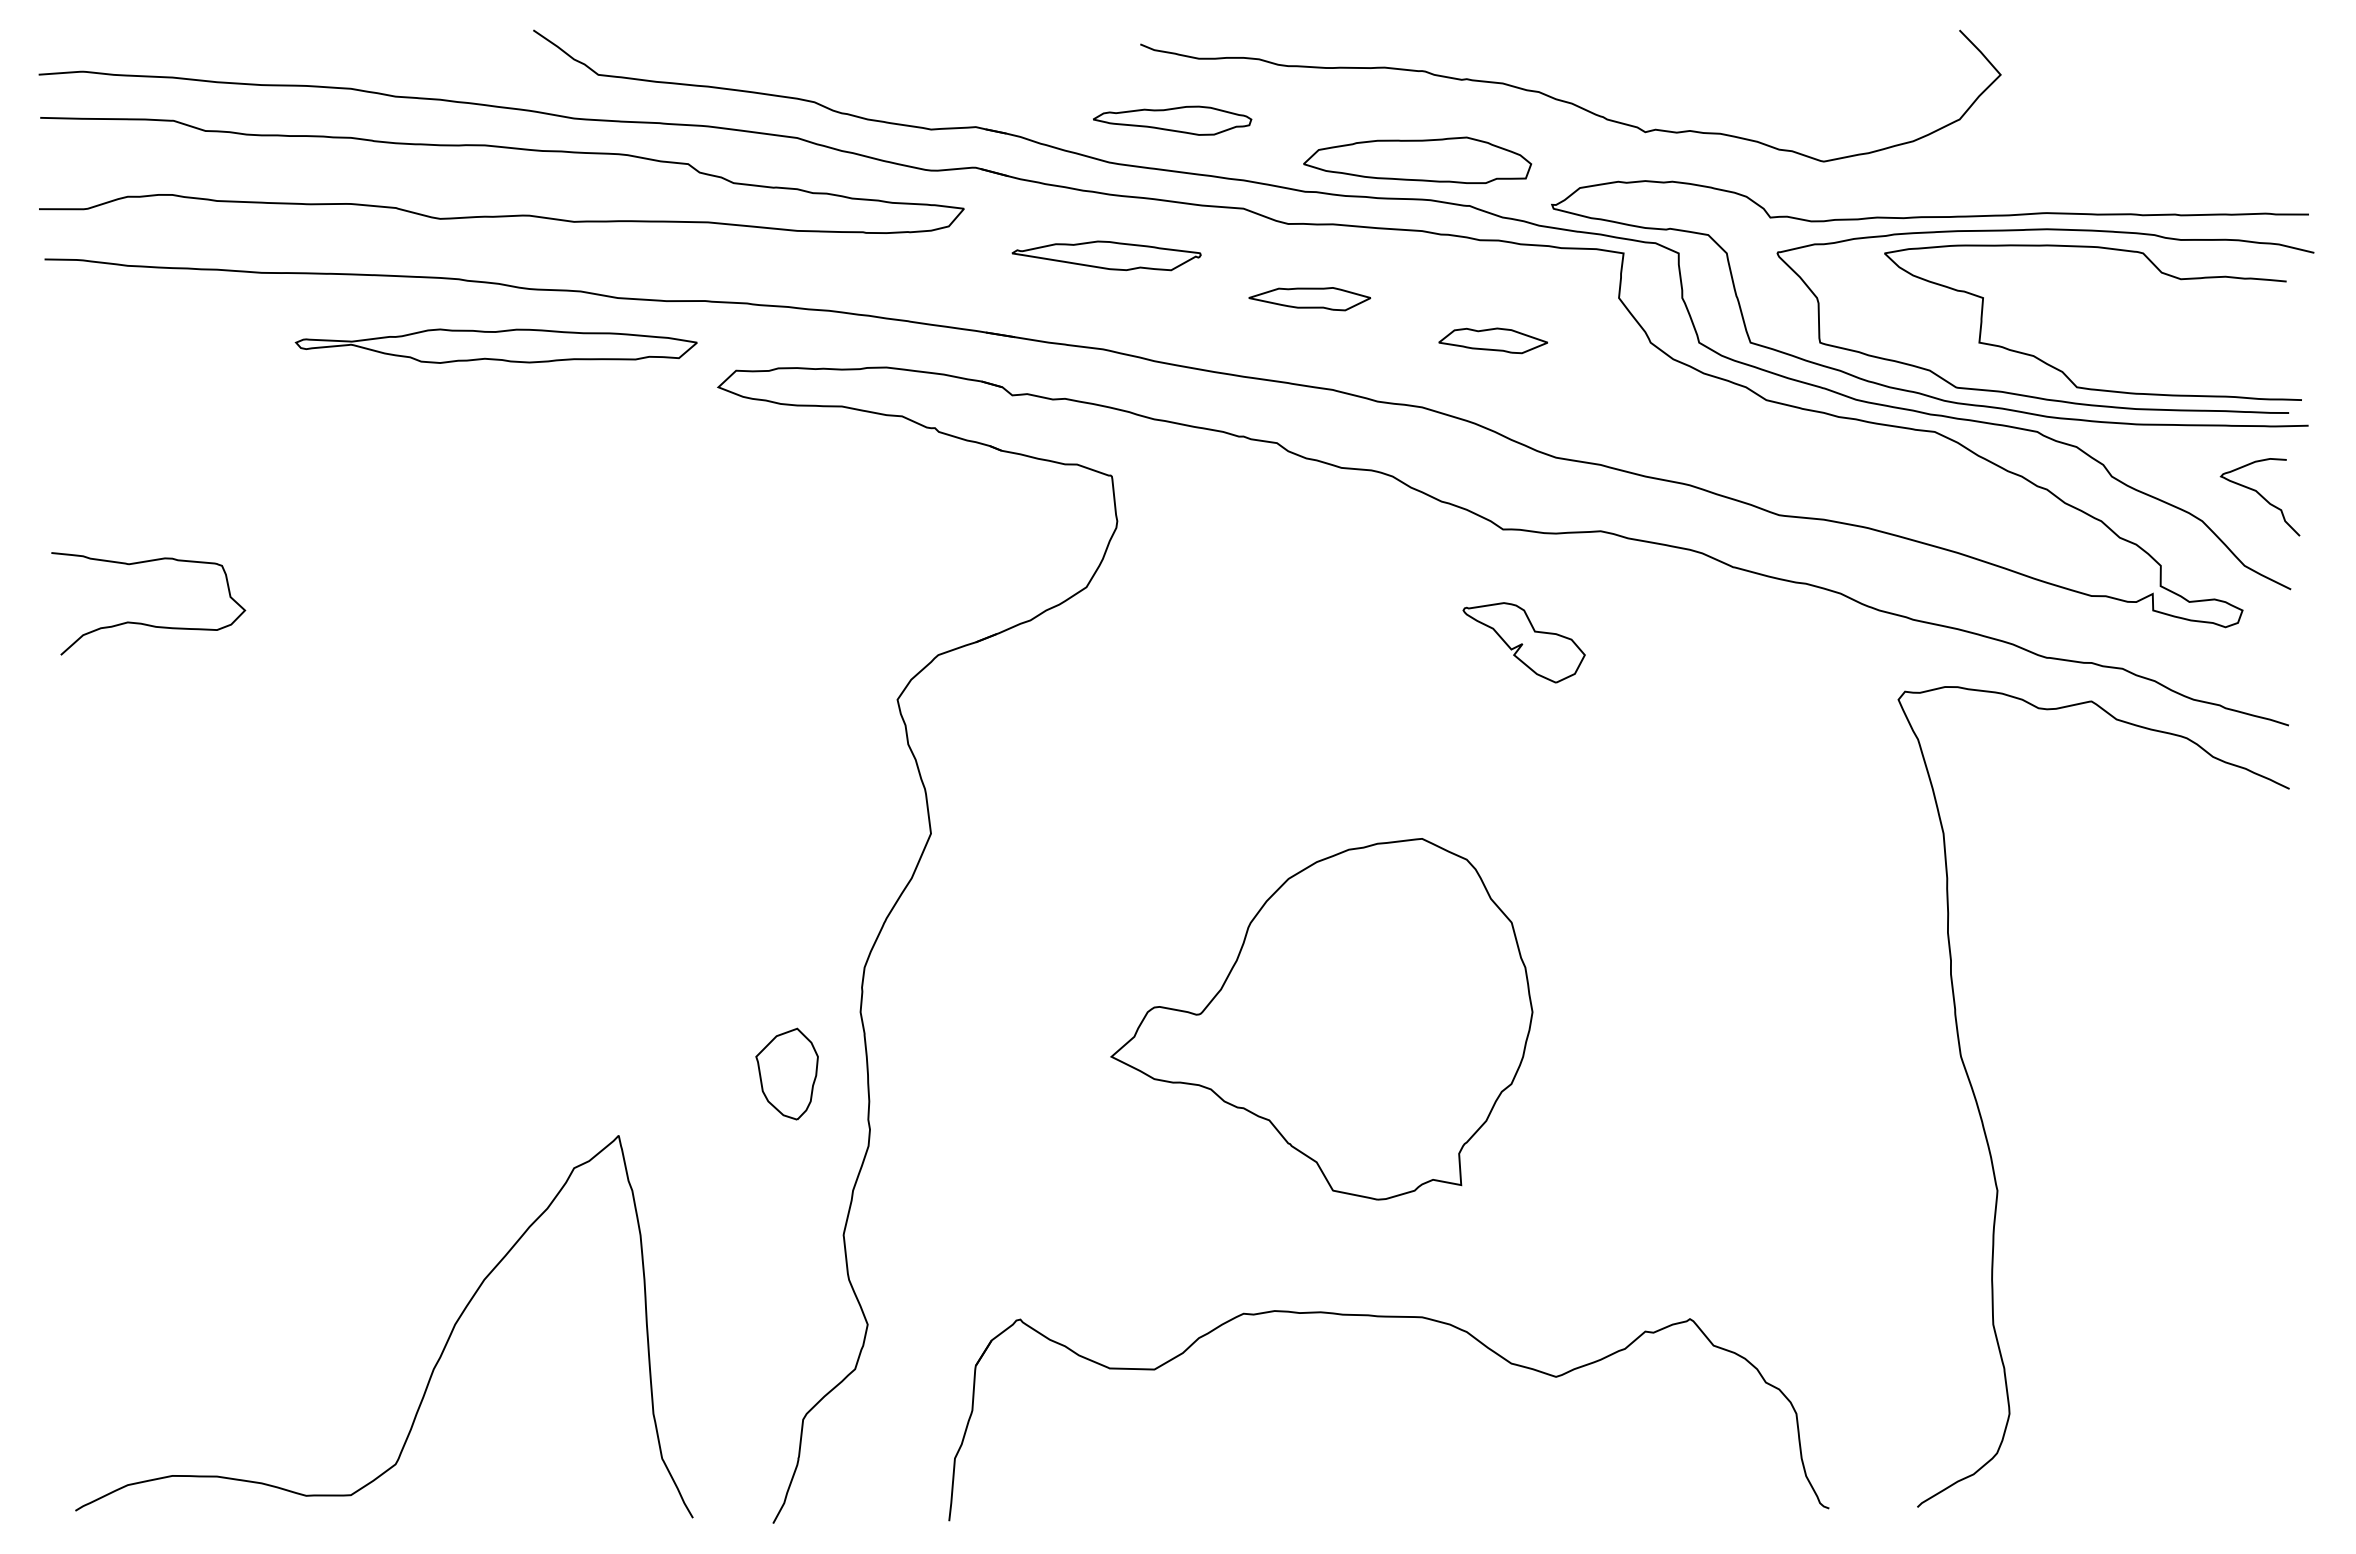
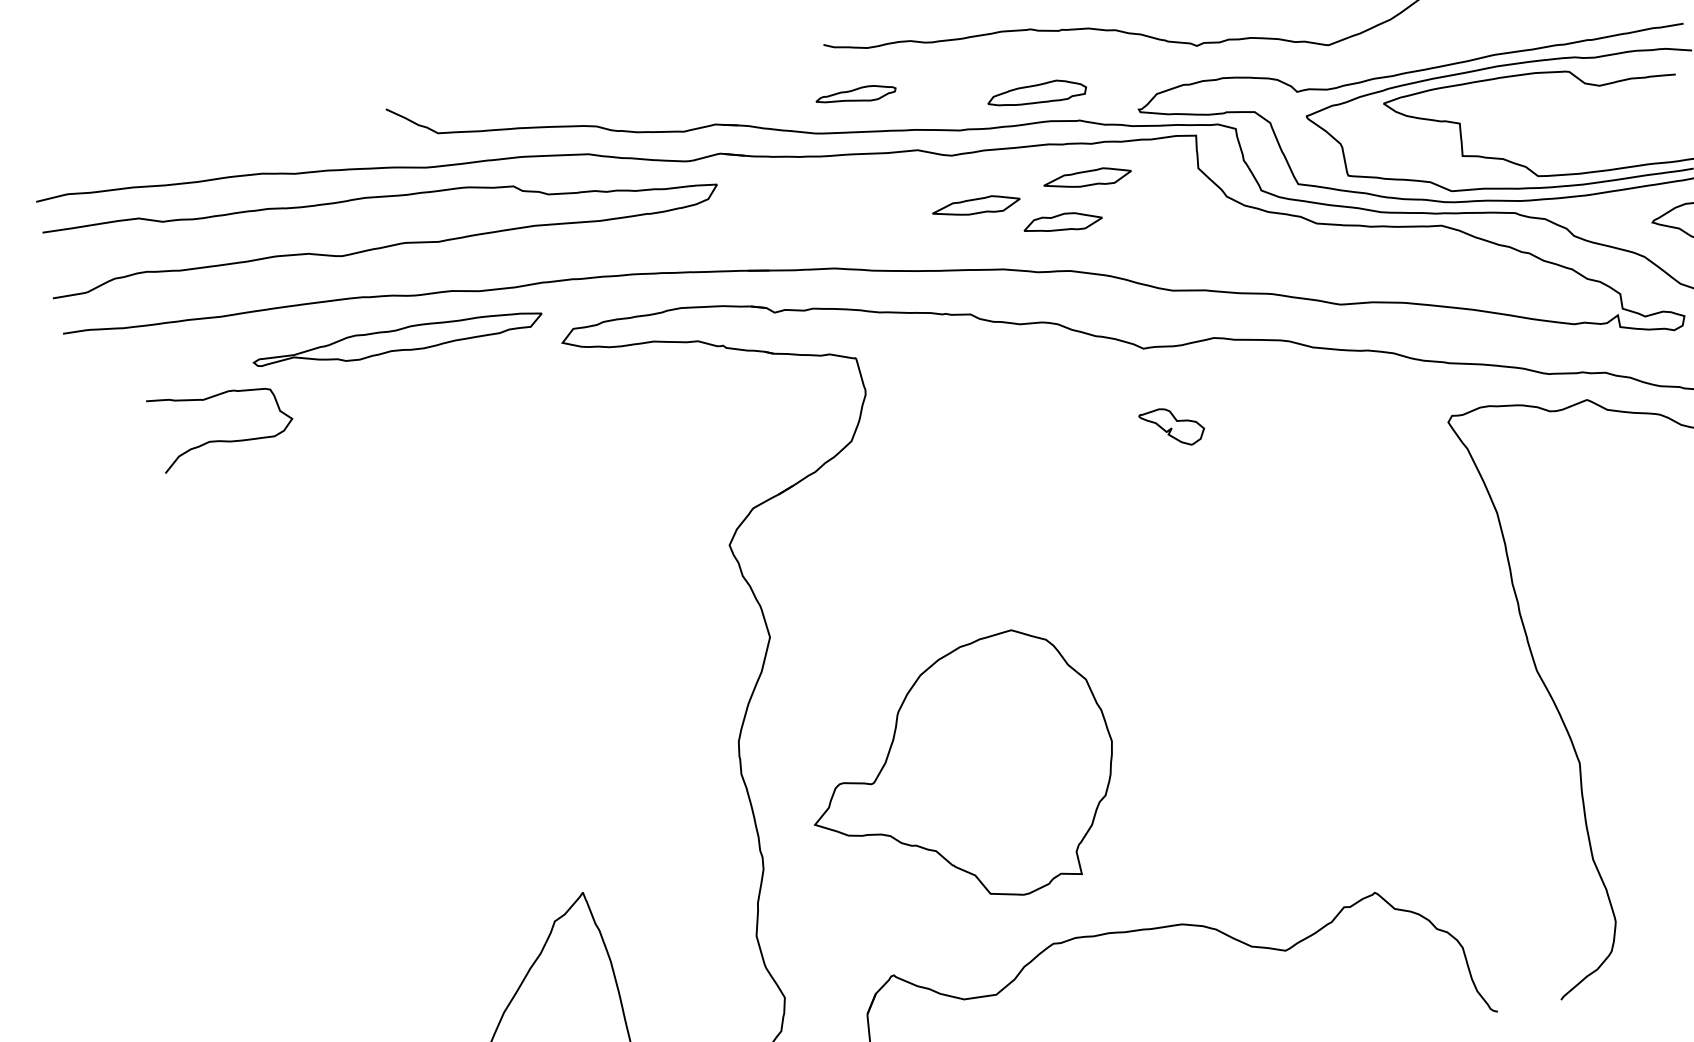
part: (1172, 120) -> (855, 95), size x0.7
part: (1417, 159) -> (1036, 93), size x0.6
part: (1106, 255) -> (825, 200), removed
part: (1466, 287) -> (1087, 179), added
part: (1492, 340) -> (1062, 222), moved
curve: (145, 623) -> (222, 440), moved
part: (1523, 642) -> (1172, 427), size x0.7
part: (1321, 1019) -> (961, 772), moved
part: (786, 1073) -> (695, 827), removed

